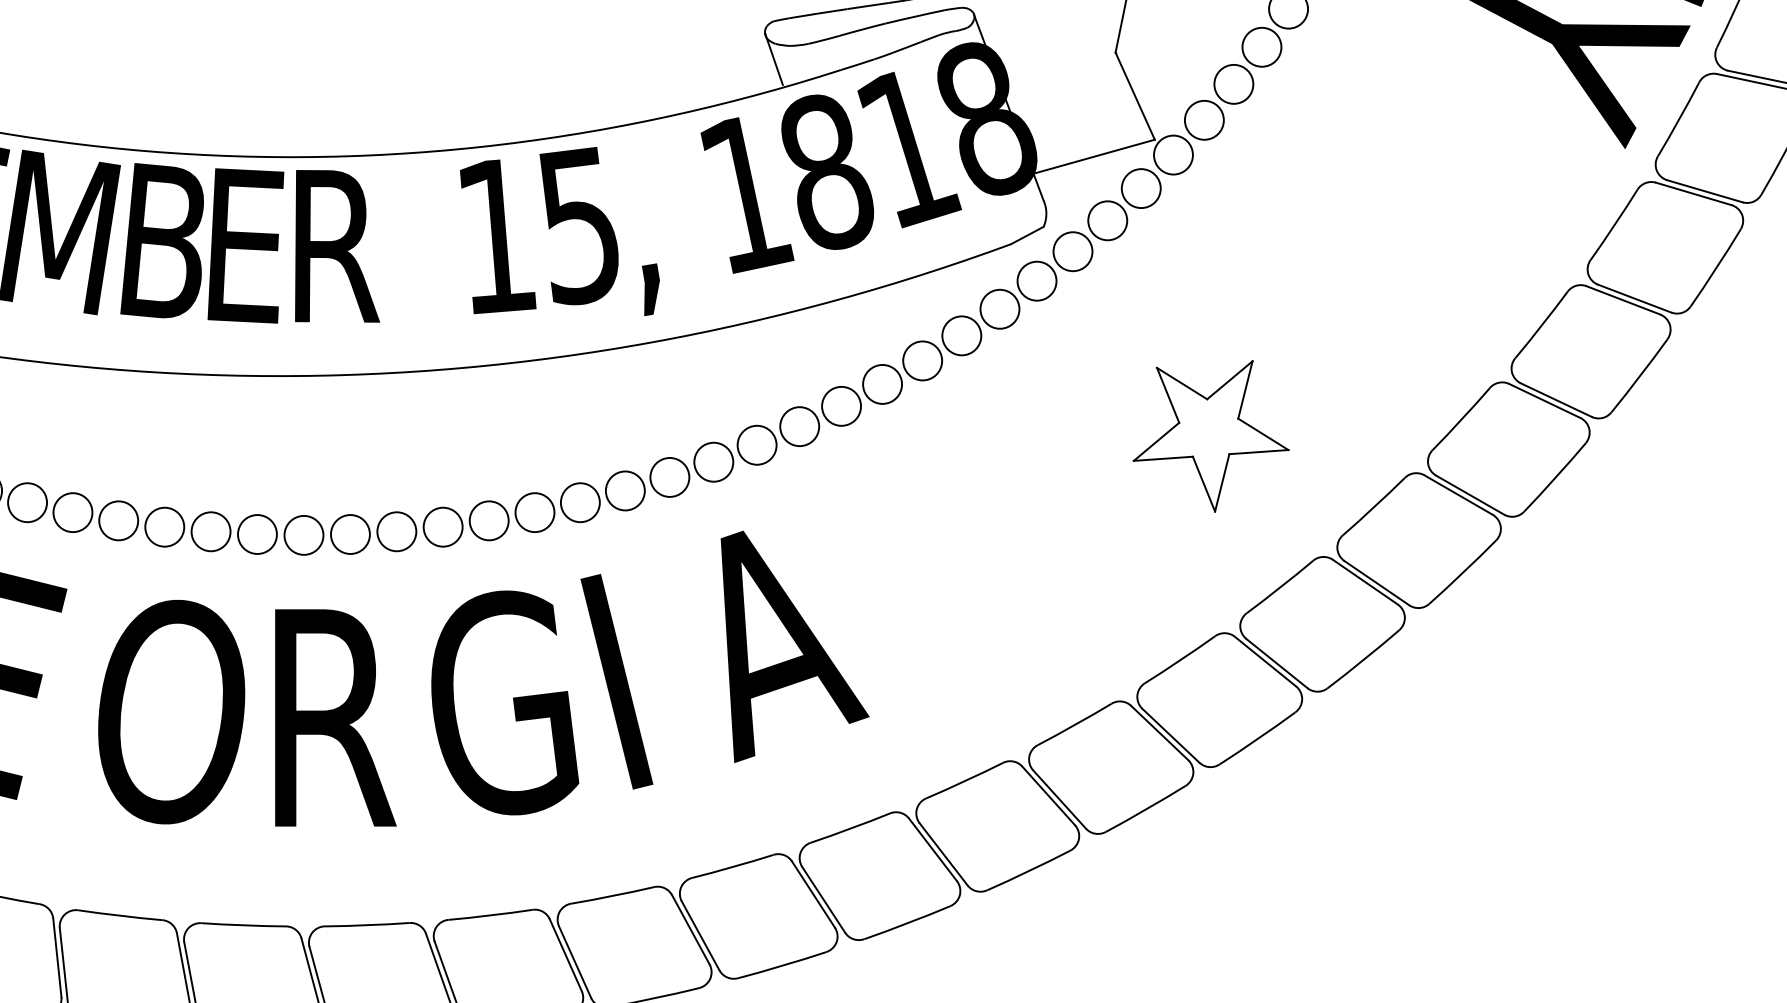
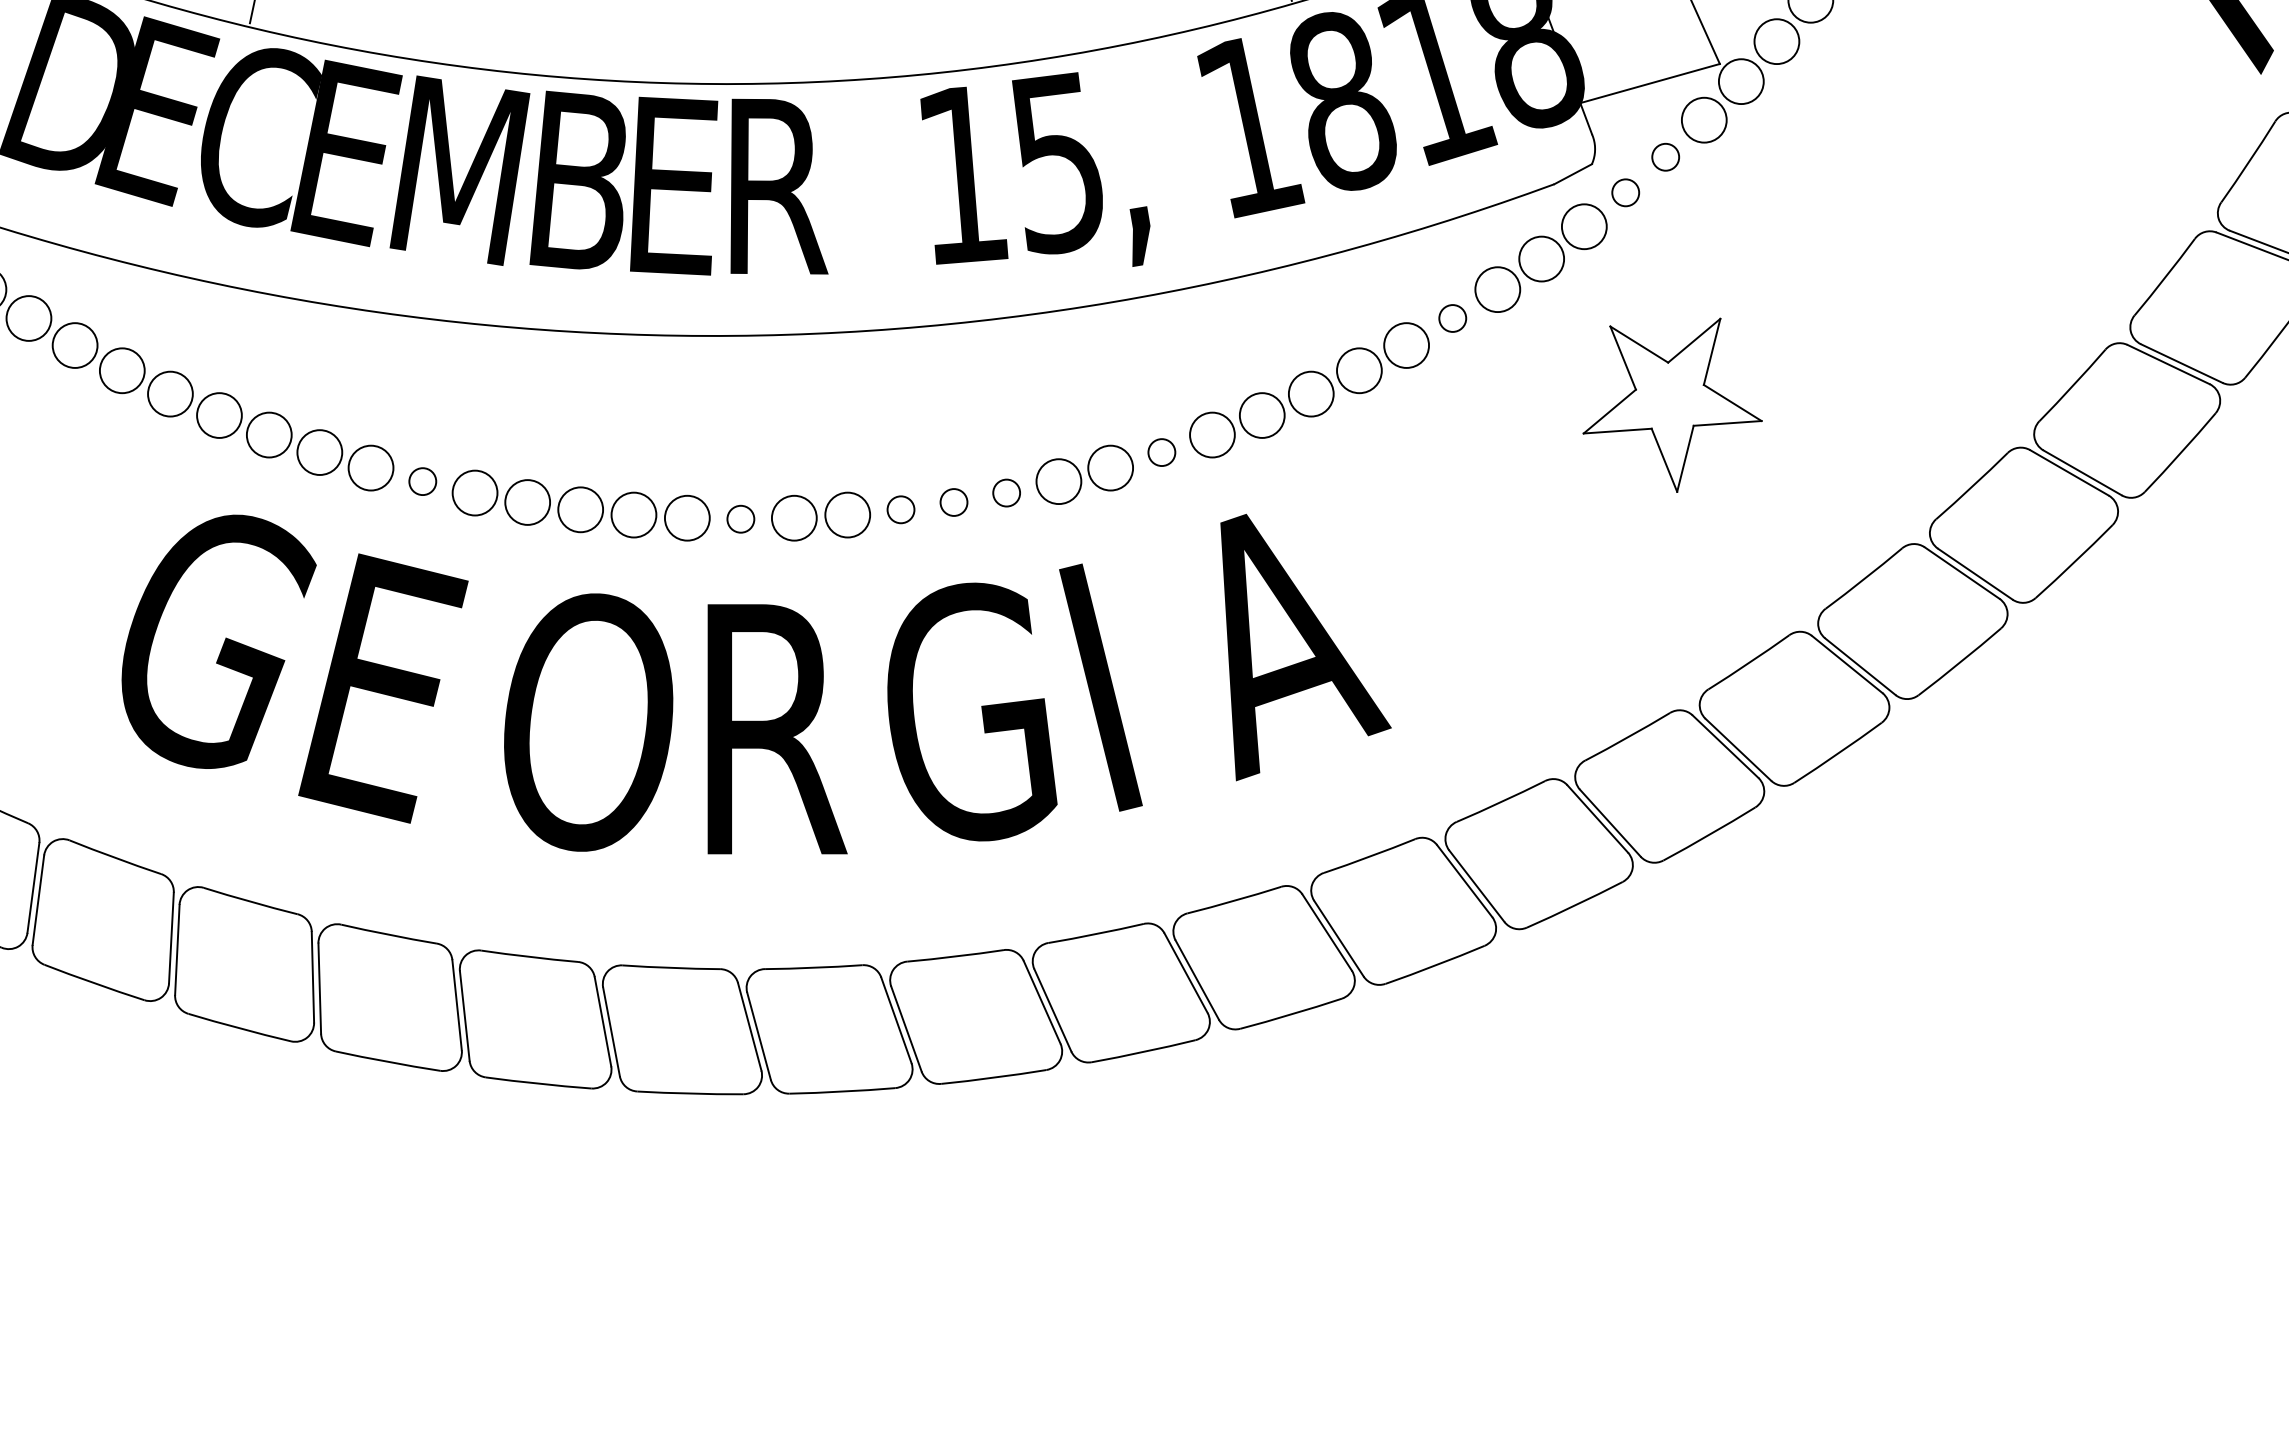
circle: (1107, 220) -> (1665, 156), size x0.6
circle: (1072, 251) -> (1625, 192), size x0.6
circle: (922, 360) -> (1452, 318), size x0.6
part: (1210, 435) -> (1672, 404), moved
circle: (669, 477) -> (1161, 452), size x0.6
circle: (27, 502) -> (422, 481), size x0.6
circle: (534, 512) -> (1006, 492), size x0.6
circle: (488, 520) -> (953, 502), size x0.6
circle: (442, 526) -> (900, 509), size x0.6
circle: (303, 534) -> (740, 518), size x0.6

